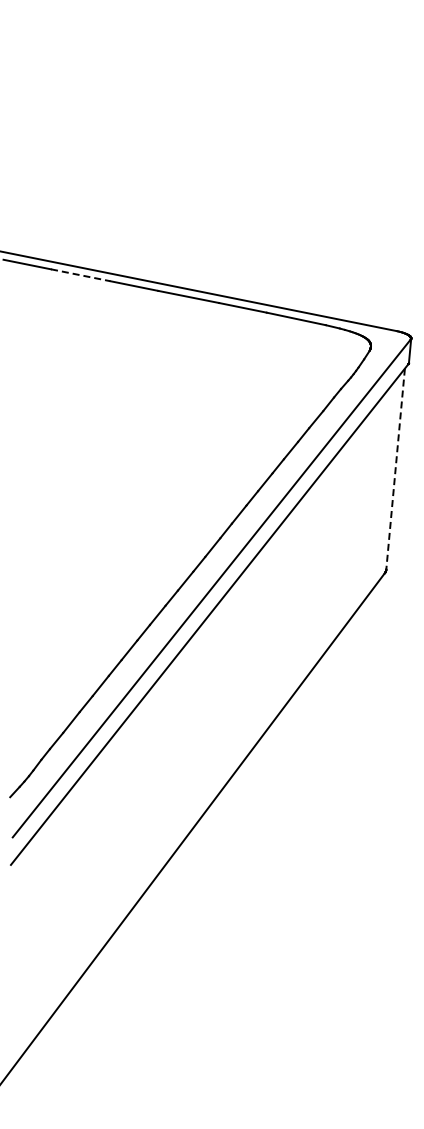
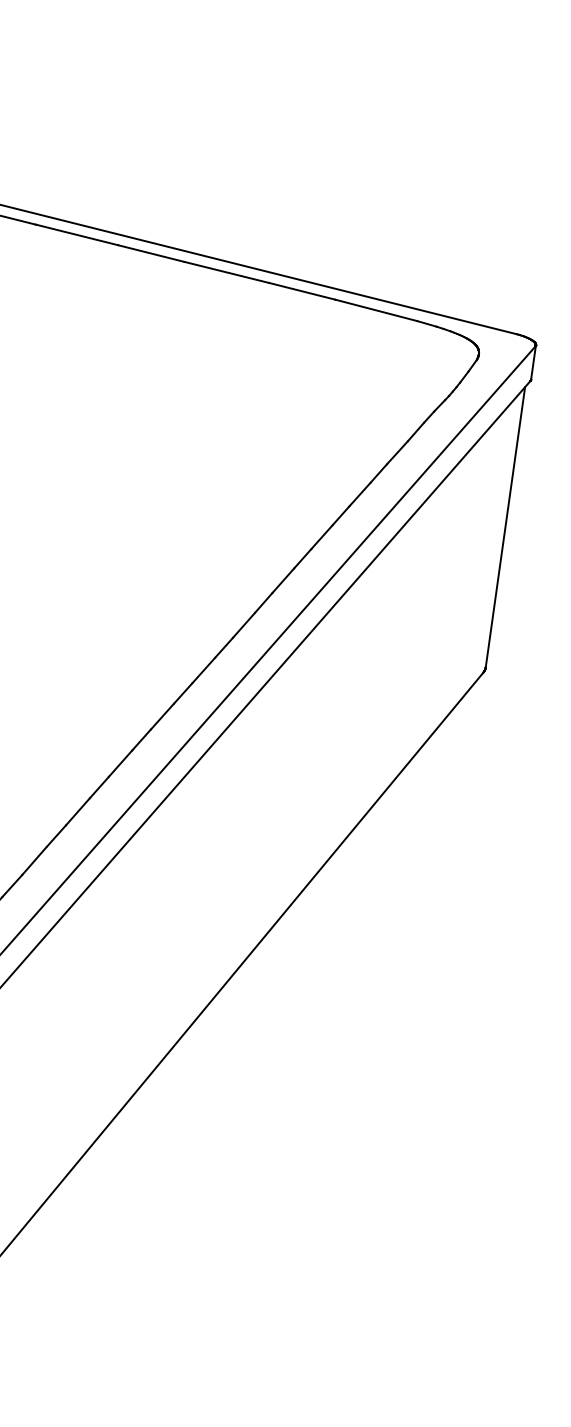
line: (81, 275) -> (78, 235), dashed -> solid
line: (395, 469) -> (505, 527), dashed -> solid

